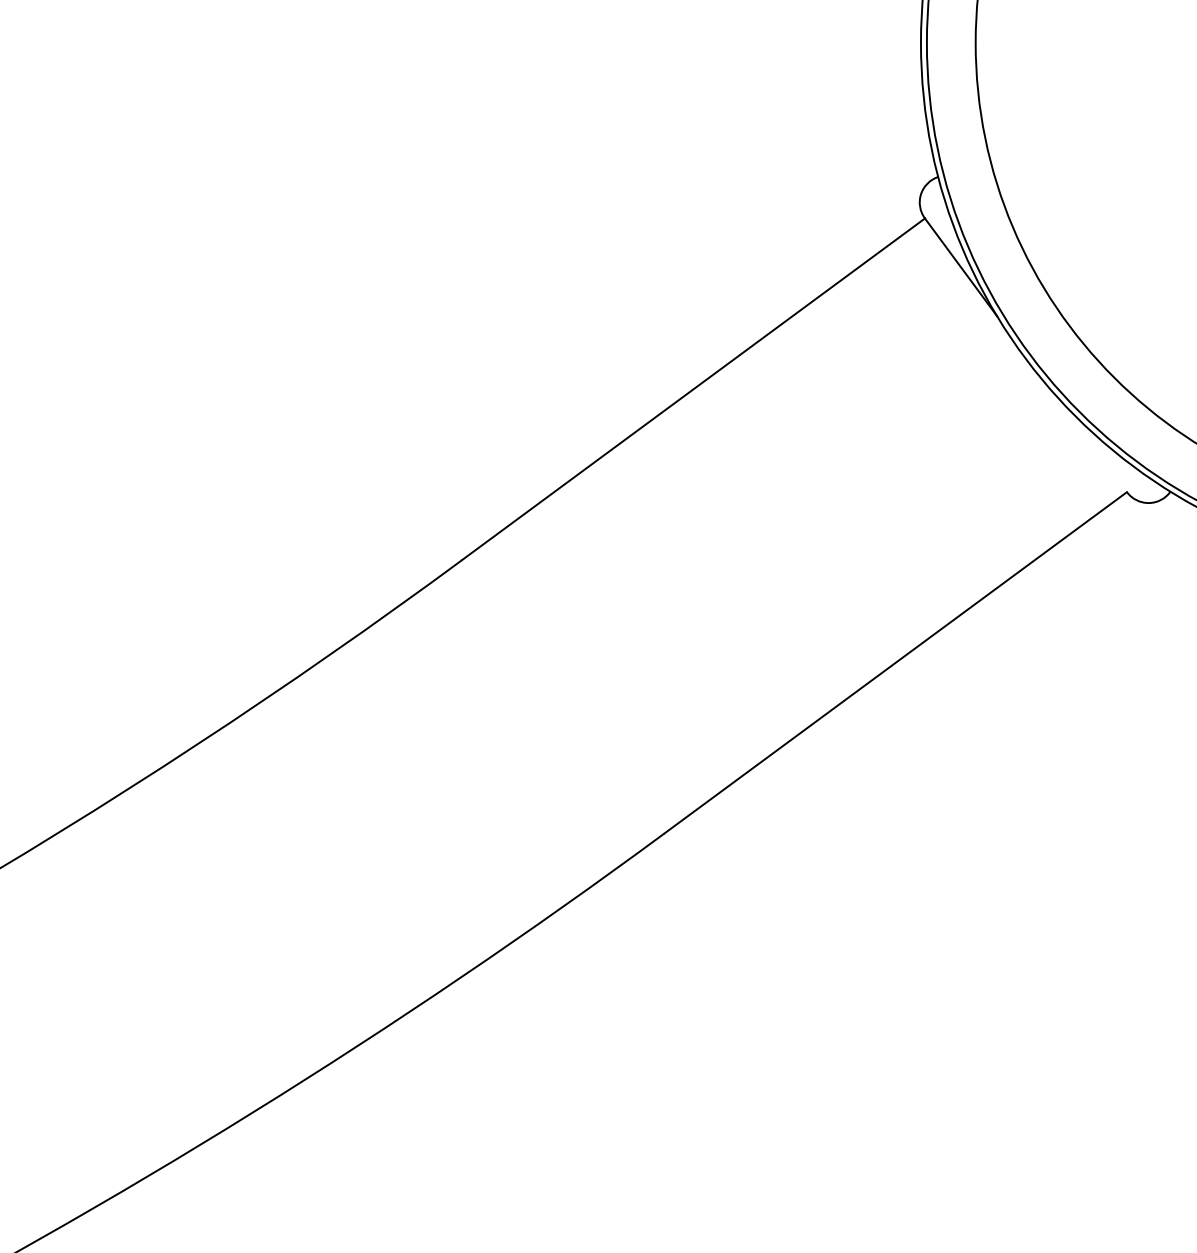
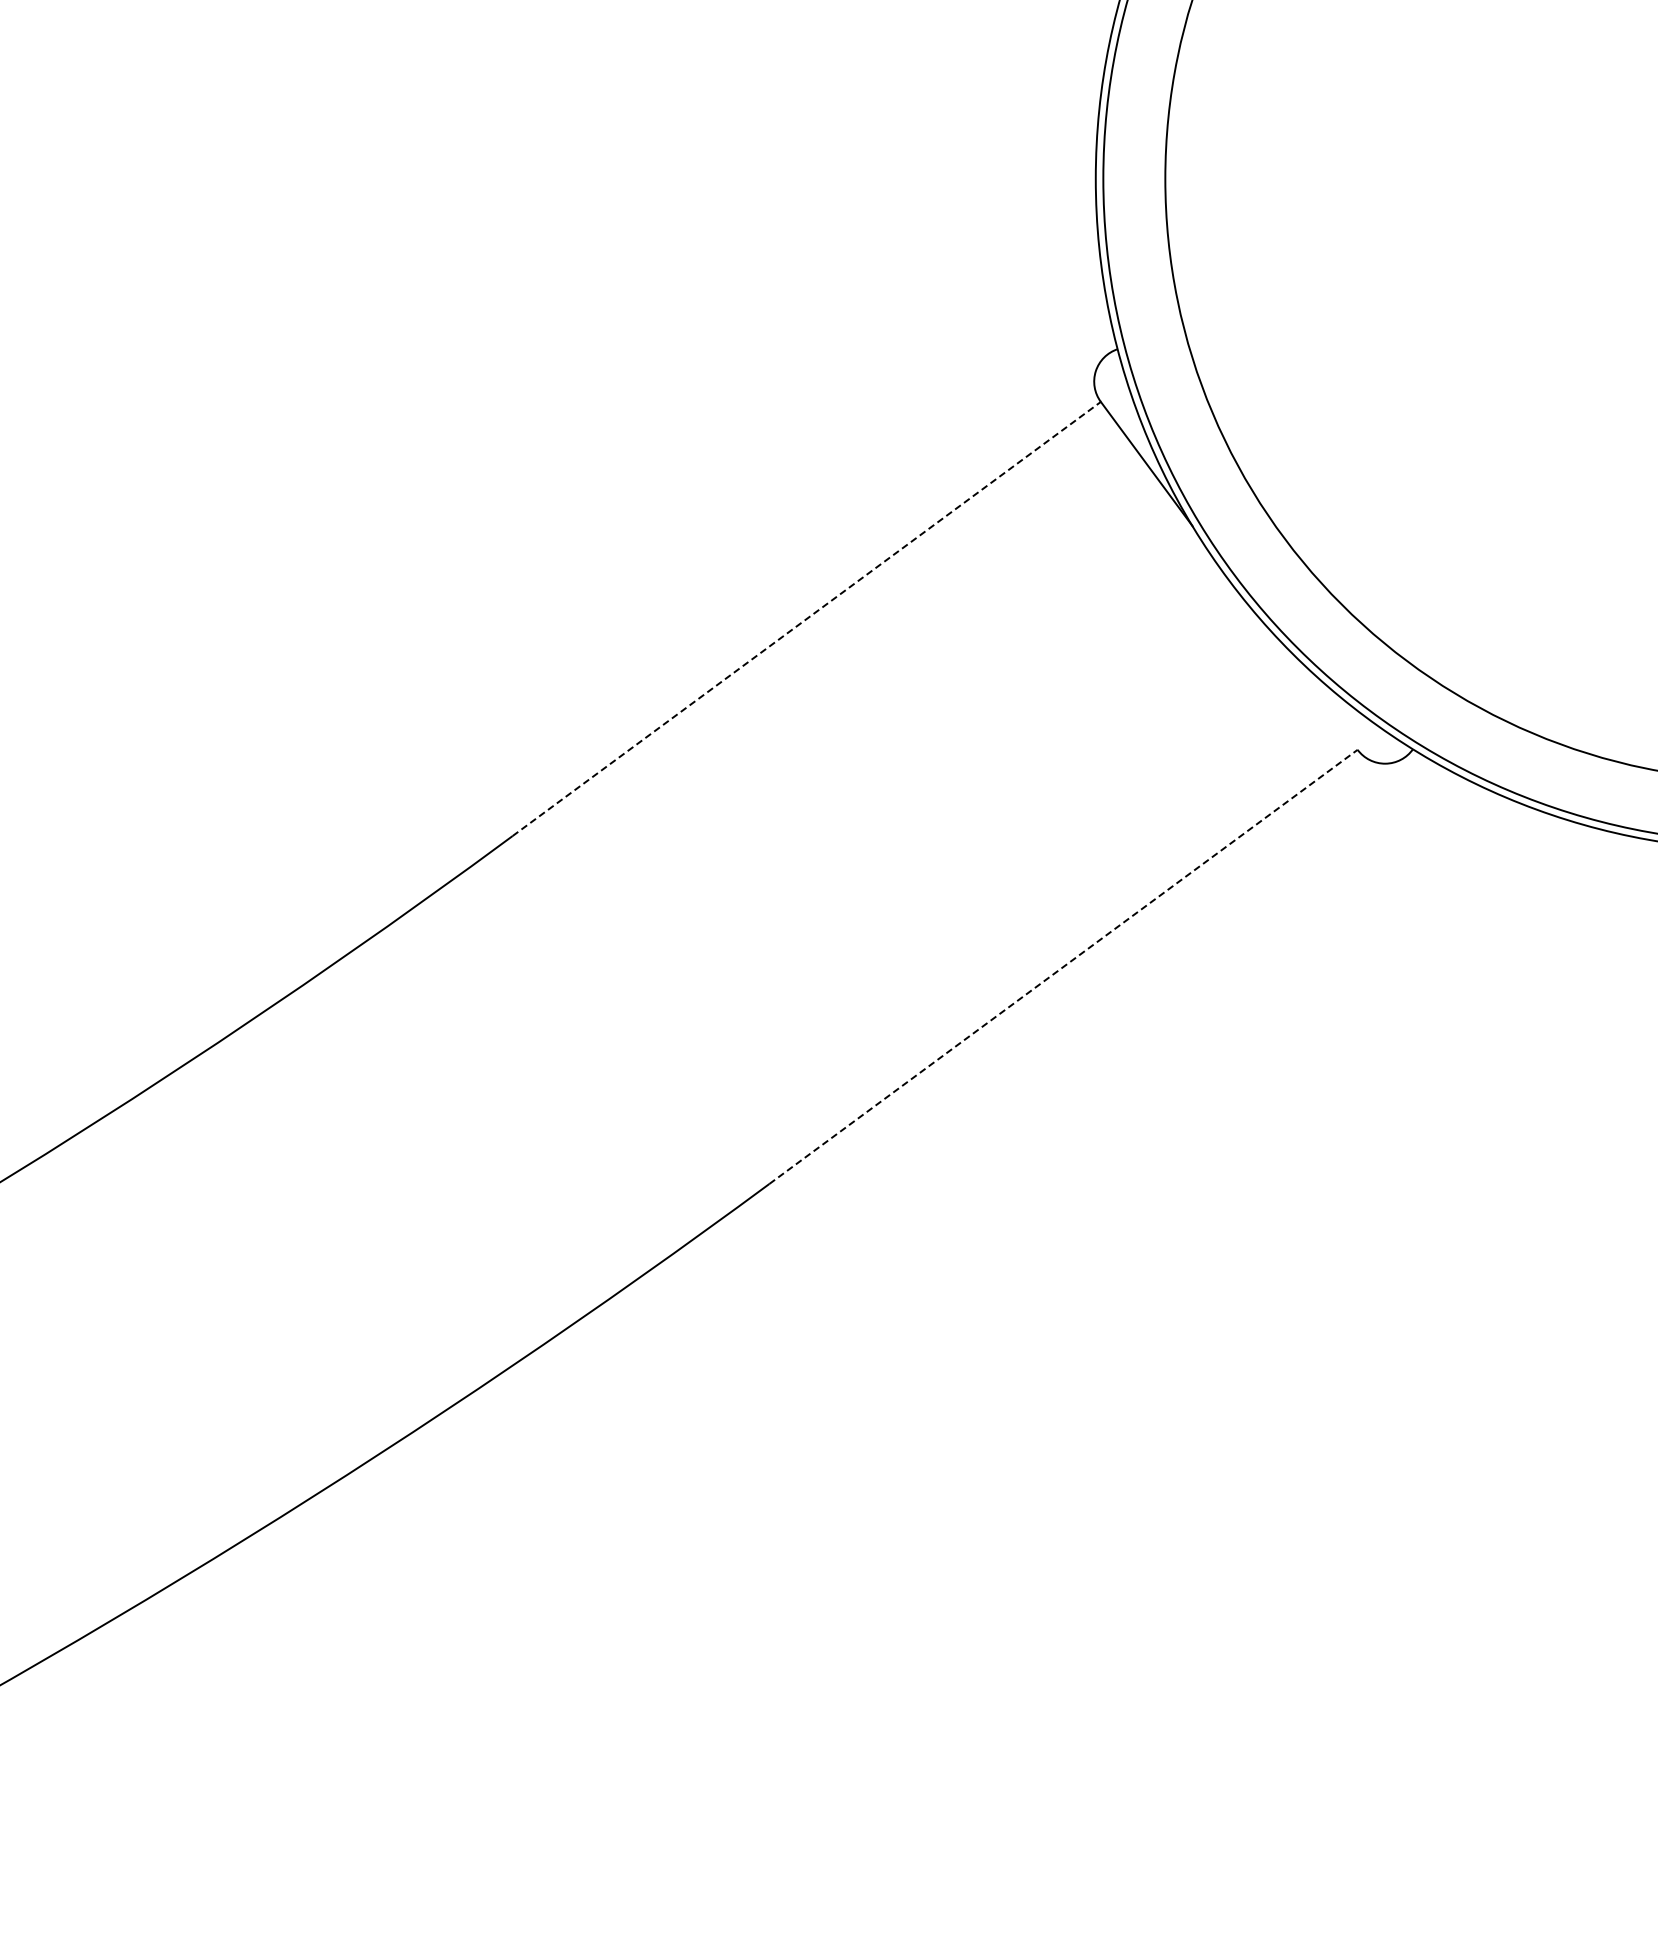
line: (693, 389) -> (806, 619), solid -> dashed
line: (895, 662) -> (1063, 966), solid -> dashed

